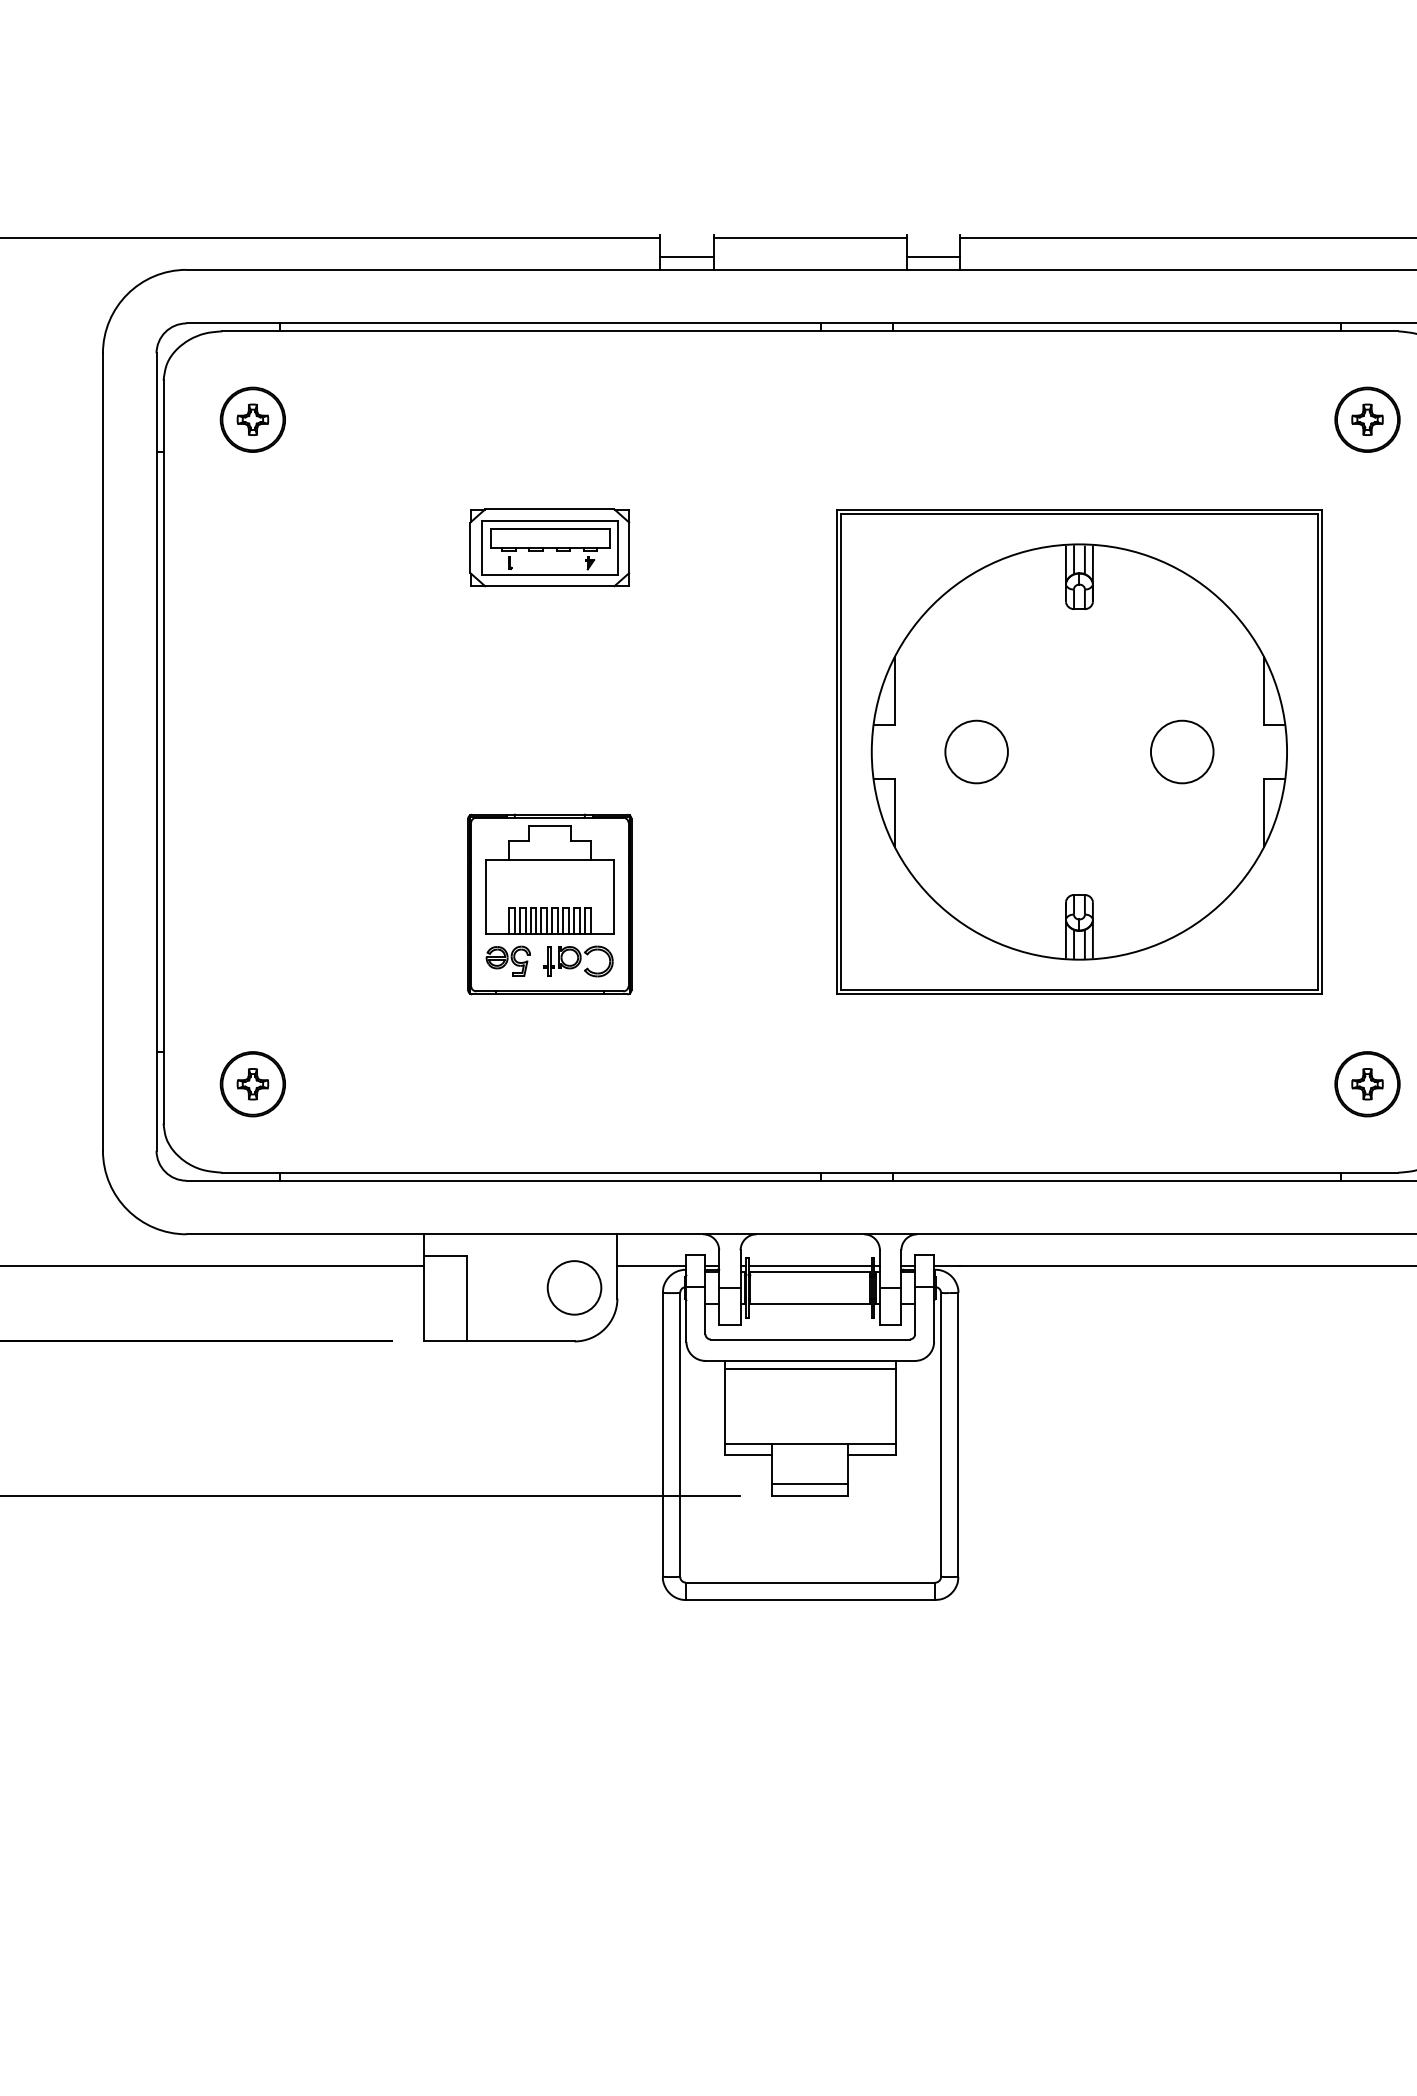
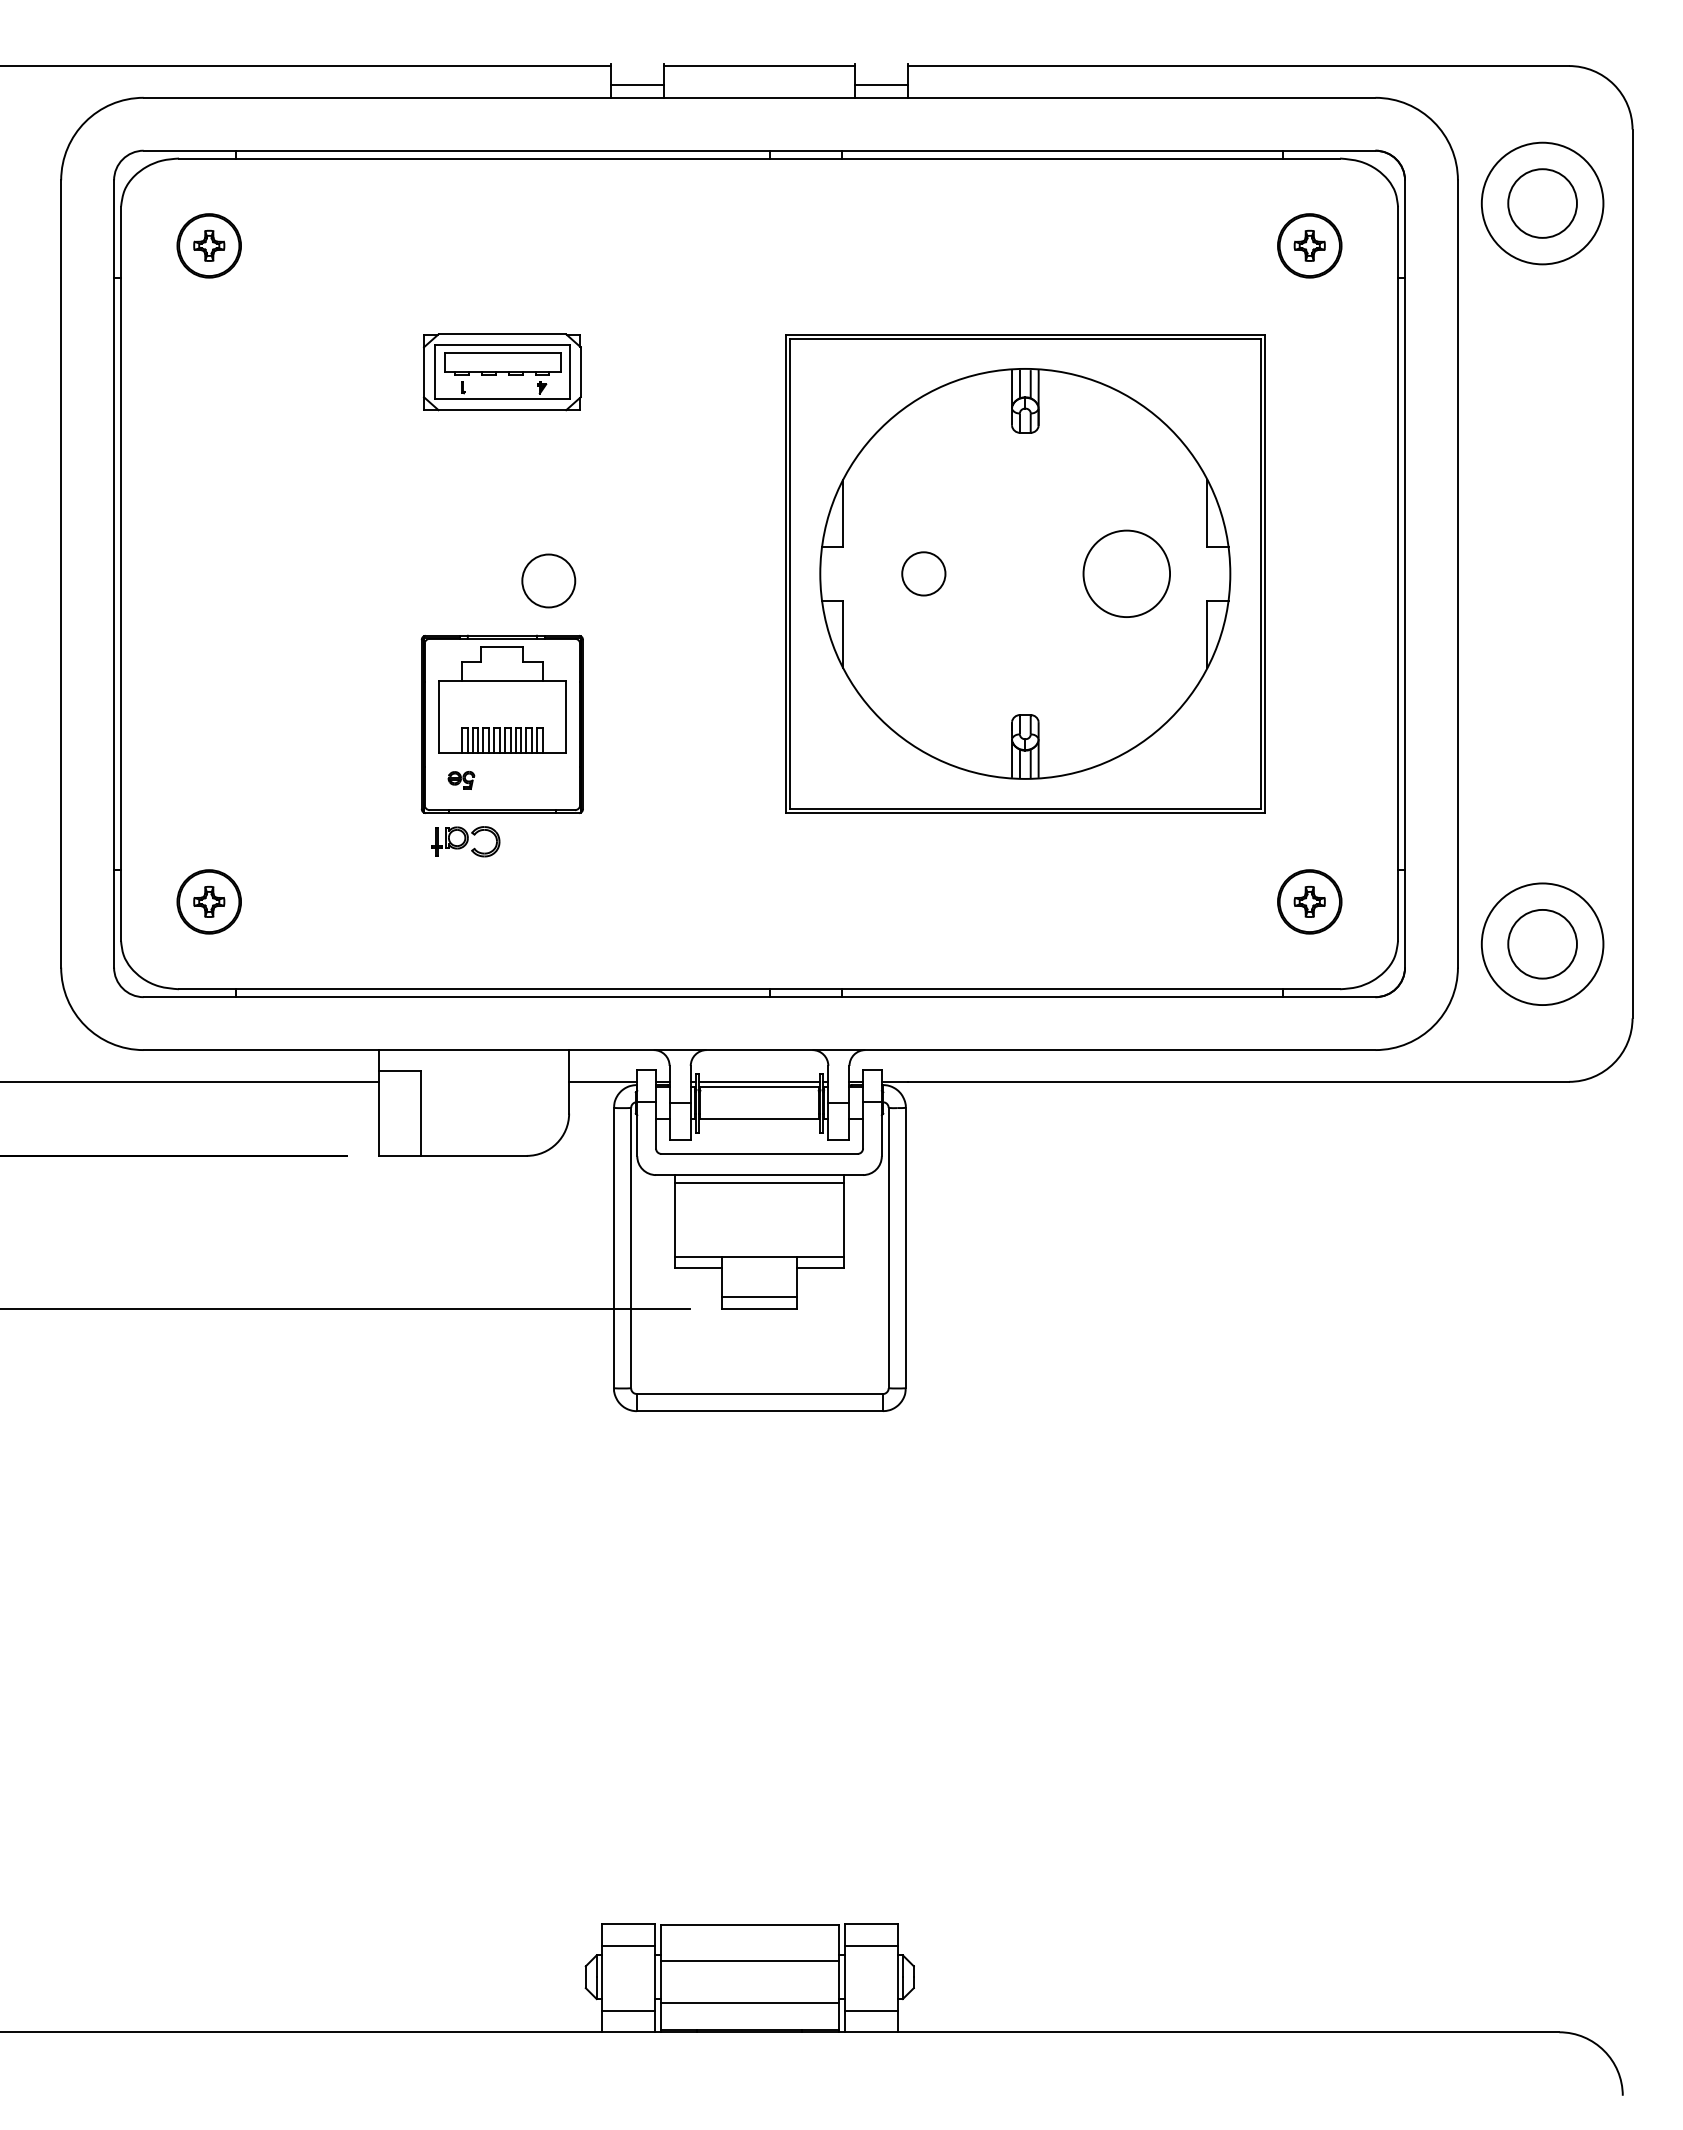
circle: (976, 751) -> (923, 573), size x0.7
circle: (1181, 751) -> (1126, 573), size x1.4
part: (508, 961) -> (461, 780), size x0.6
part: (578, 961) -> (465, 841), moved
circle: (574, 1287) -> (548, 580), moved

